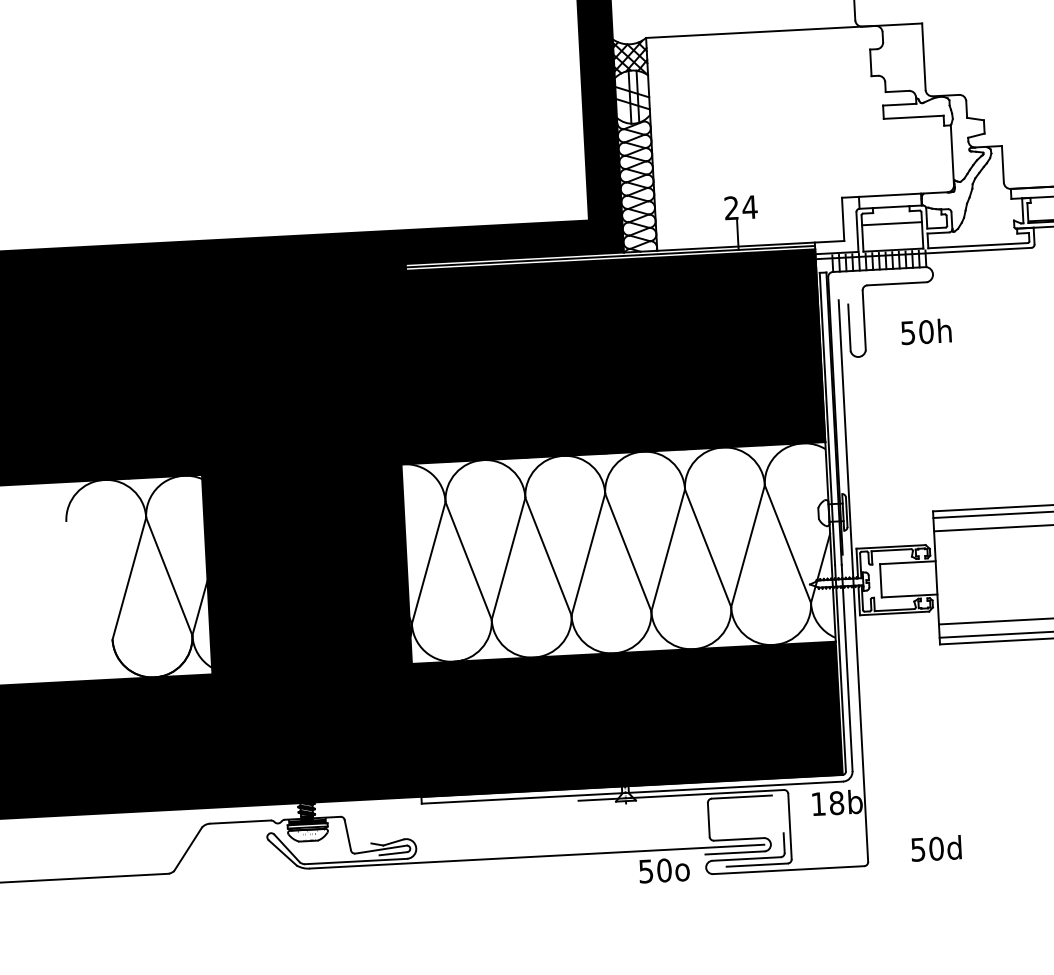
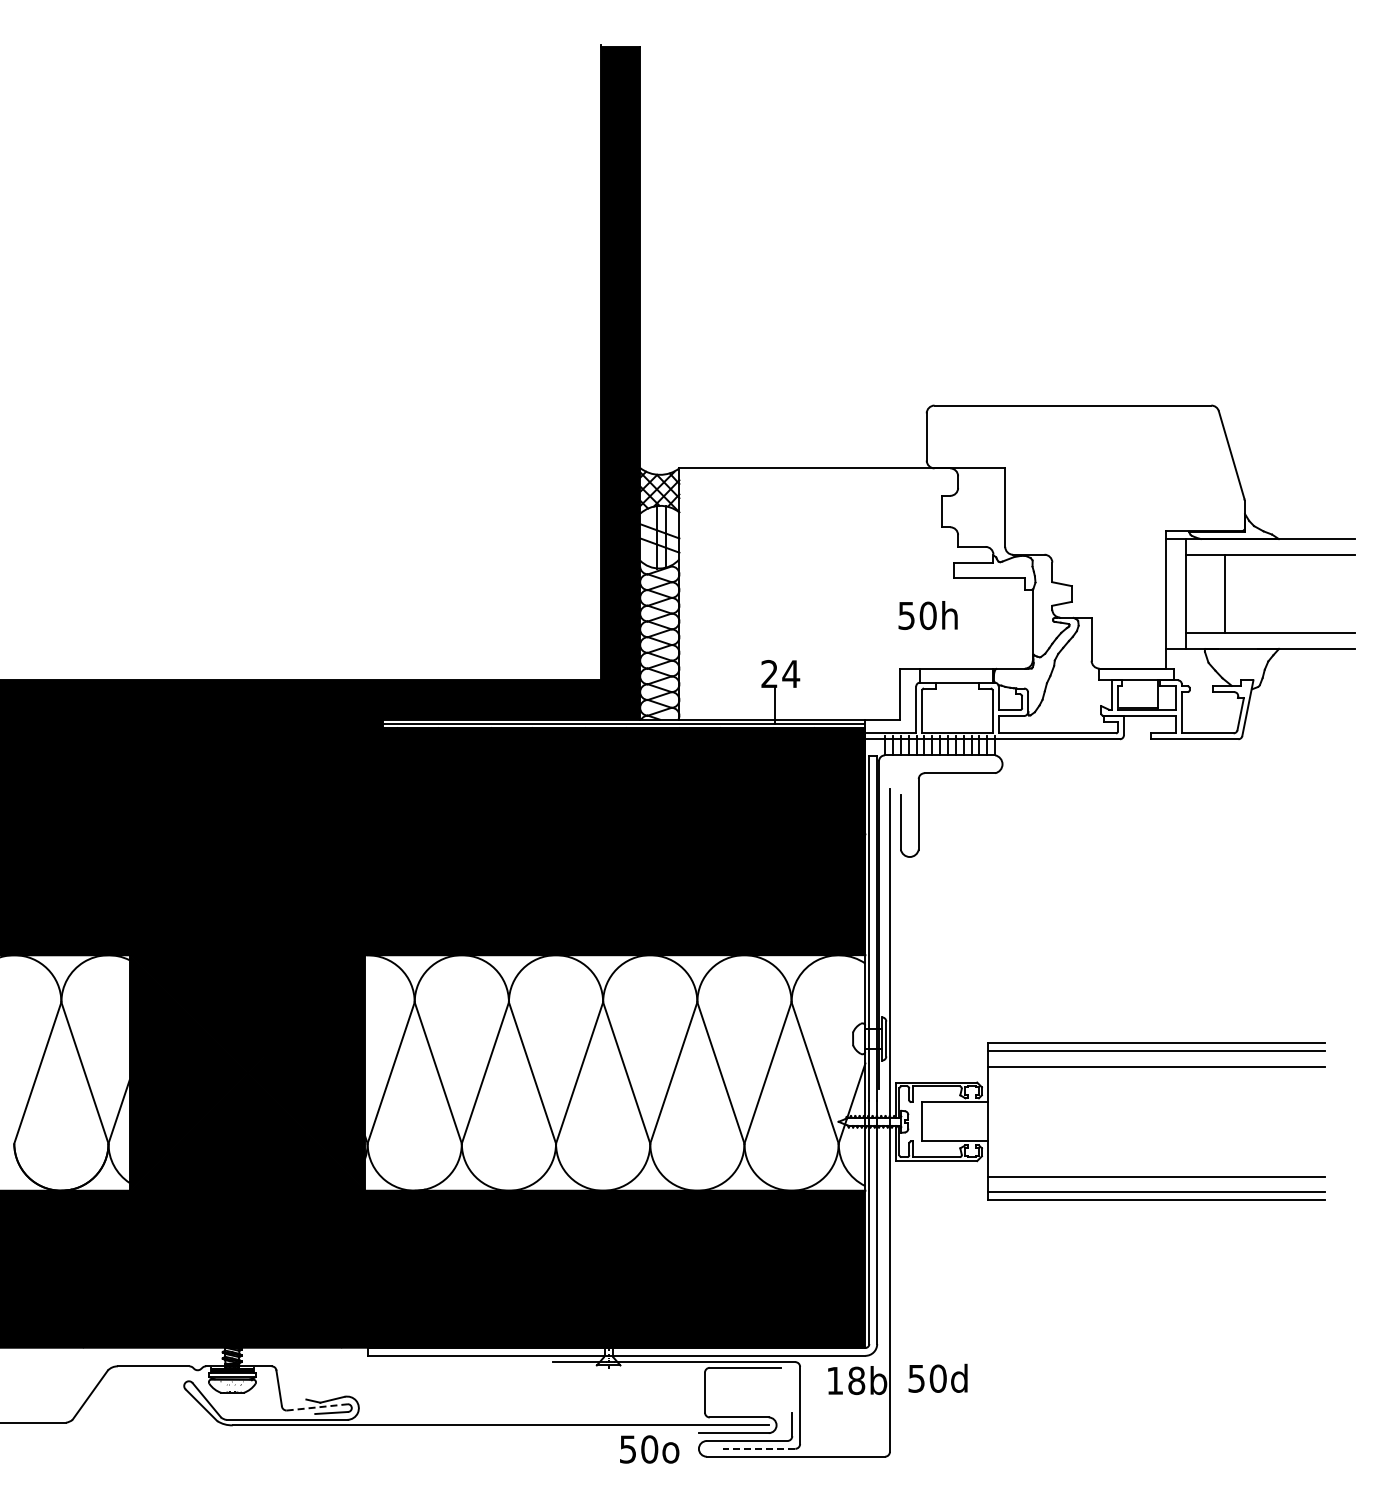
line: (892, 223) -> (957, 702), removed
text: (925, 331) -> (927, 615), moved
text: (935, 847) -> (937, 1377), moved
line: (381, 849) -> (317, 1407), solid -> dashed
line: (756, 864) -> (758, 1448), solid -> dashed

